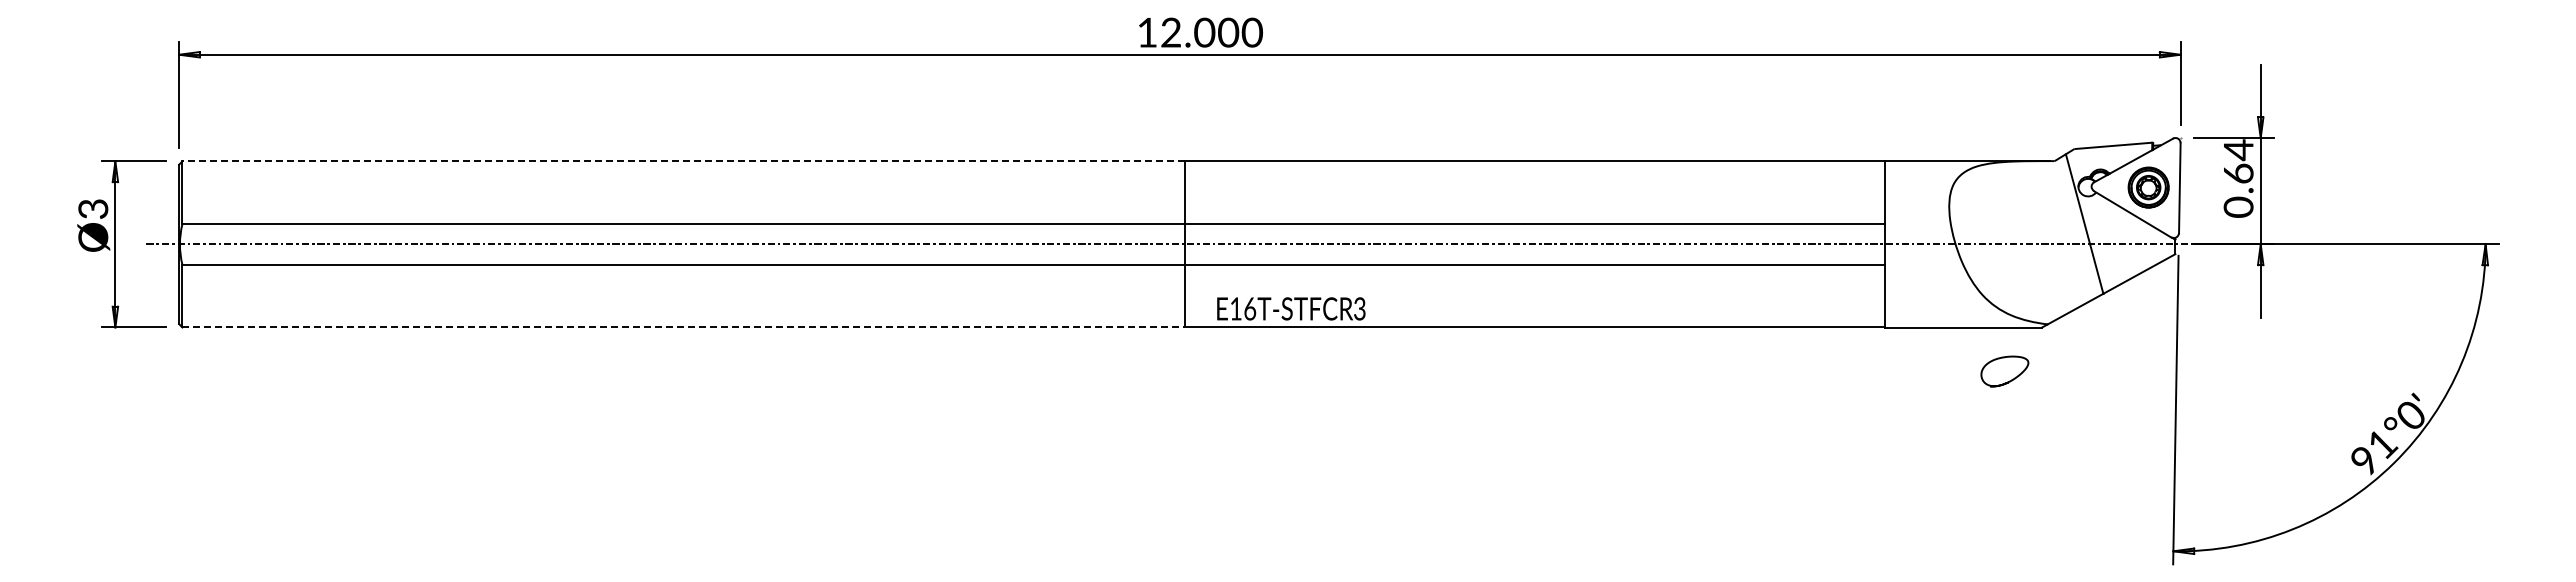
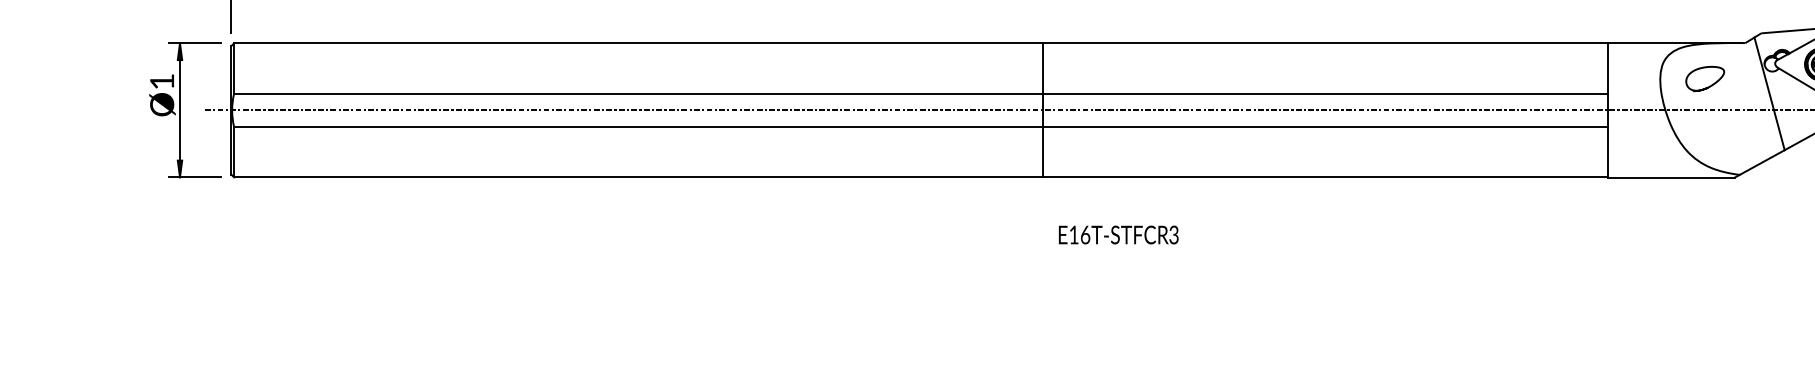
line: (683, 161) -> (638, 43), dashed -> solid
text: (93, 208) -> (162, 81), Ø3 -> Ø1
text: (1291, 308) -> (1118, 234), moved
line: (684, 327) -> (639, 177), dashed -> solid
curve: (2009, 380) -> (1708, 86), moved

